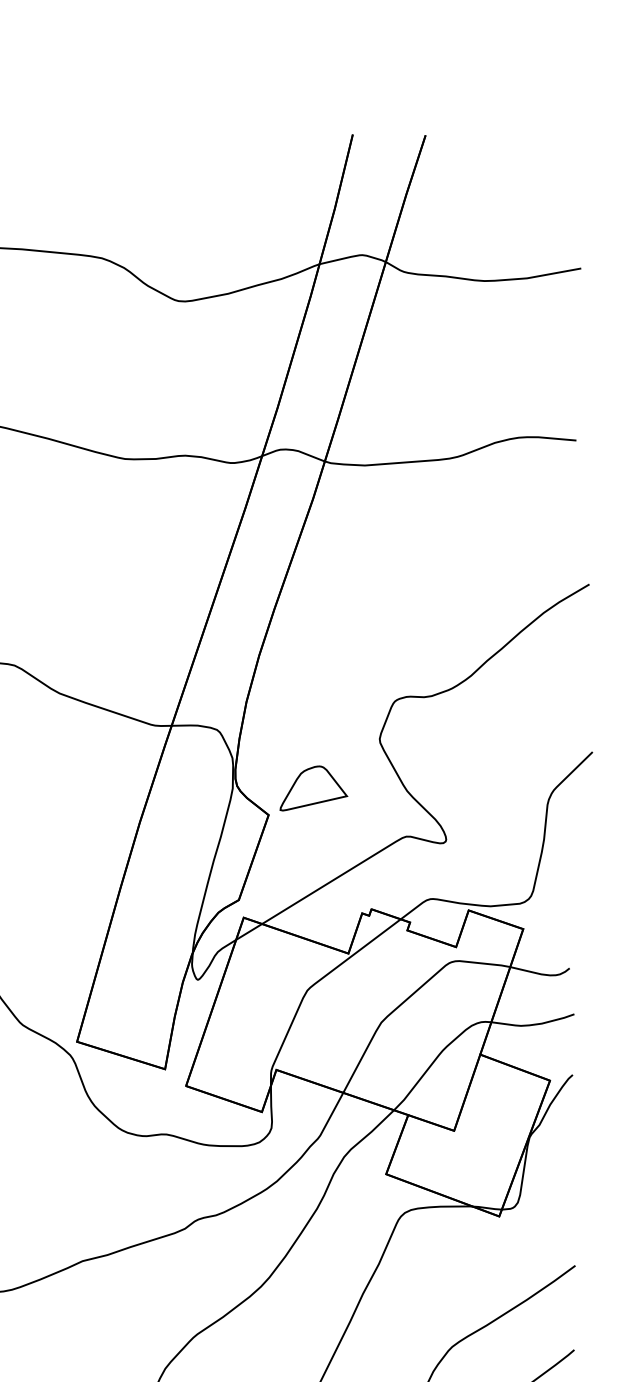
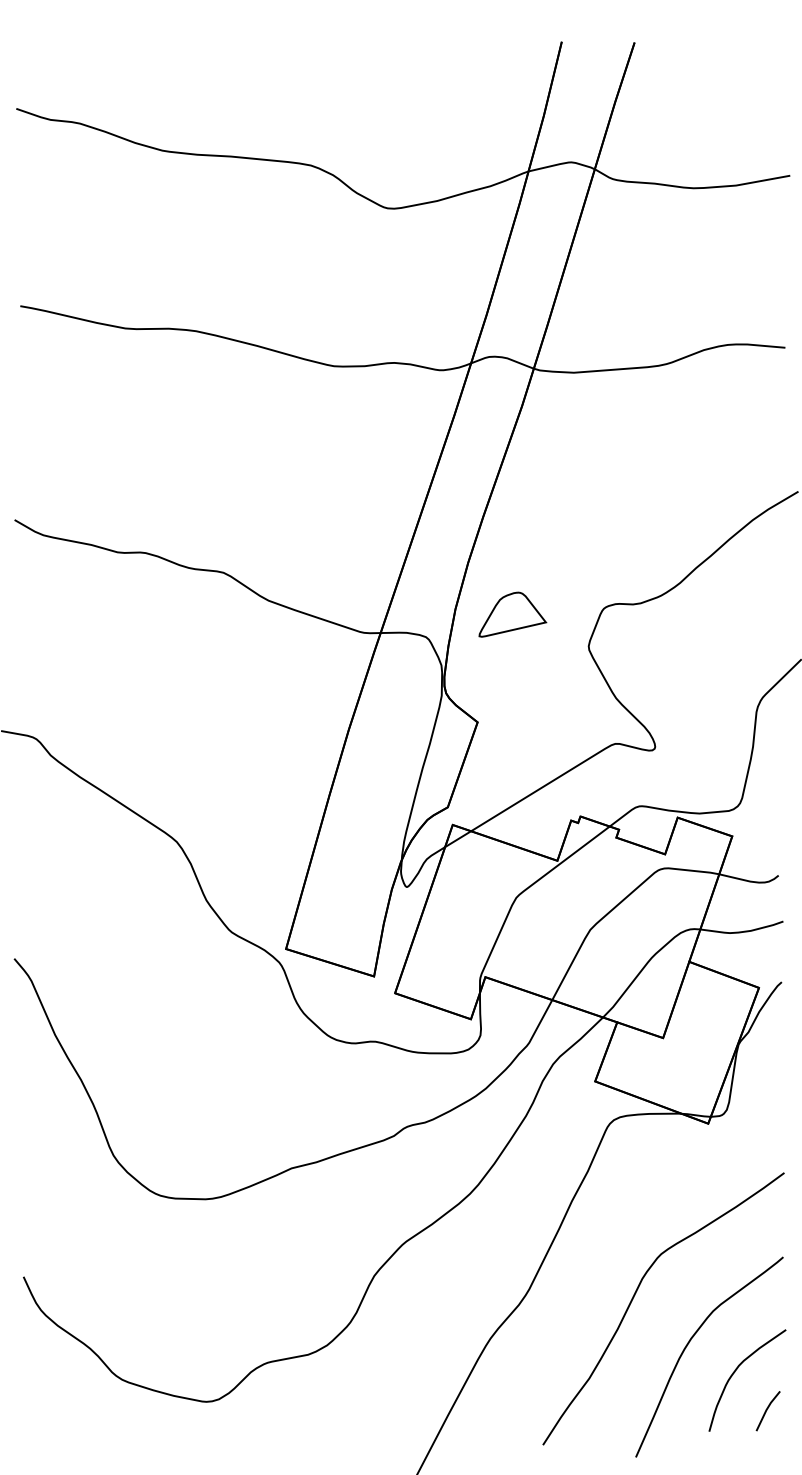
part: (313, 788) -> (512, 614), moved

